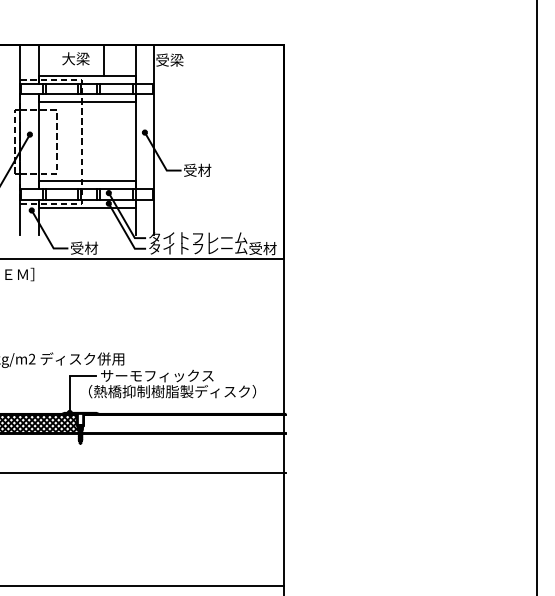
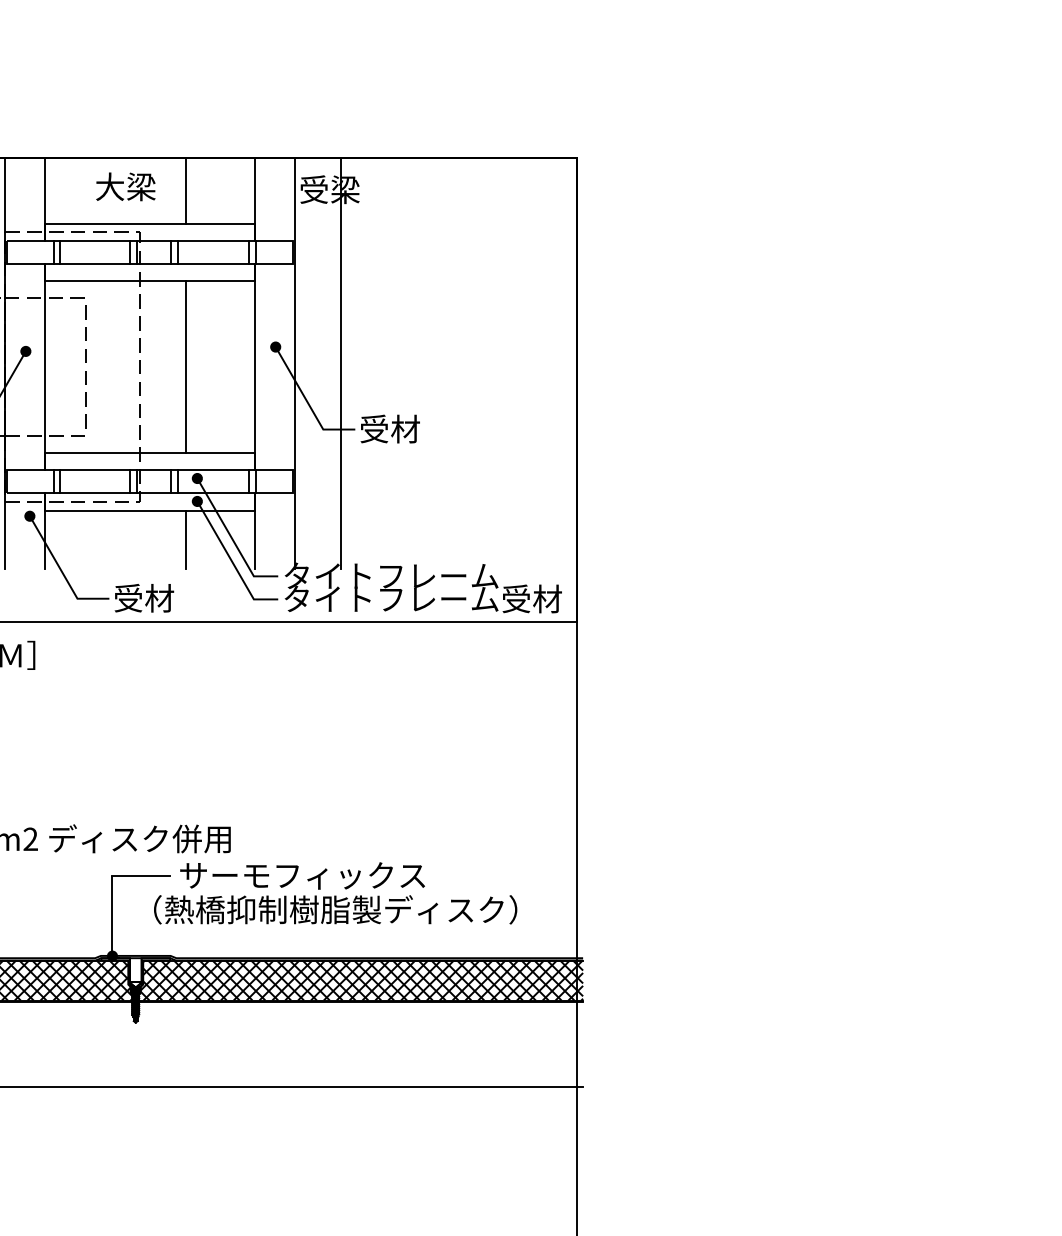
line: (175, 139) -> (342, 362), added
line: (103, 141) -> (185, 366), added
line: (103, 220) -> (185, 538), added
hatch: (183, 423) -> (359, 979), added

